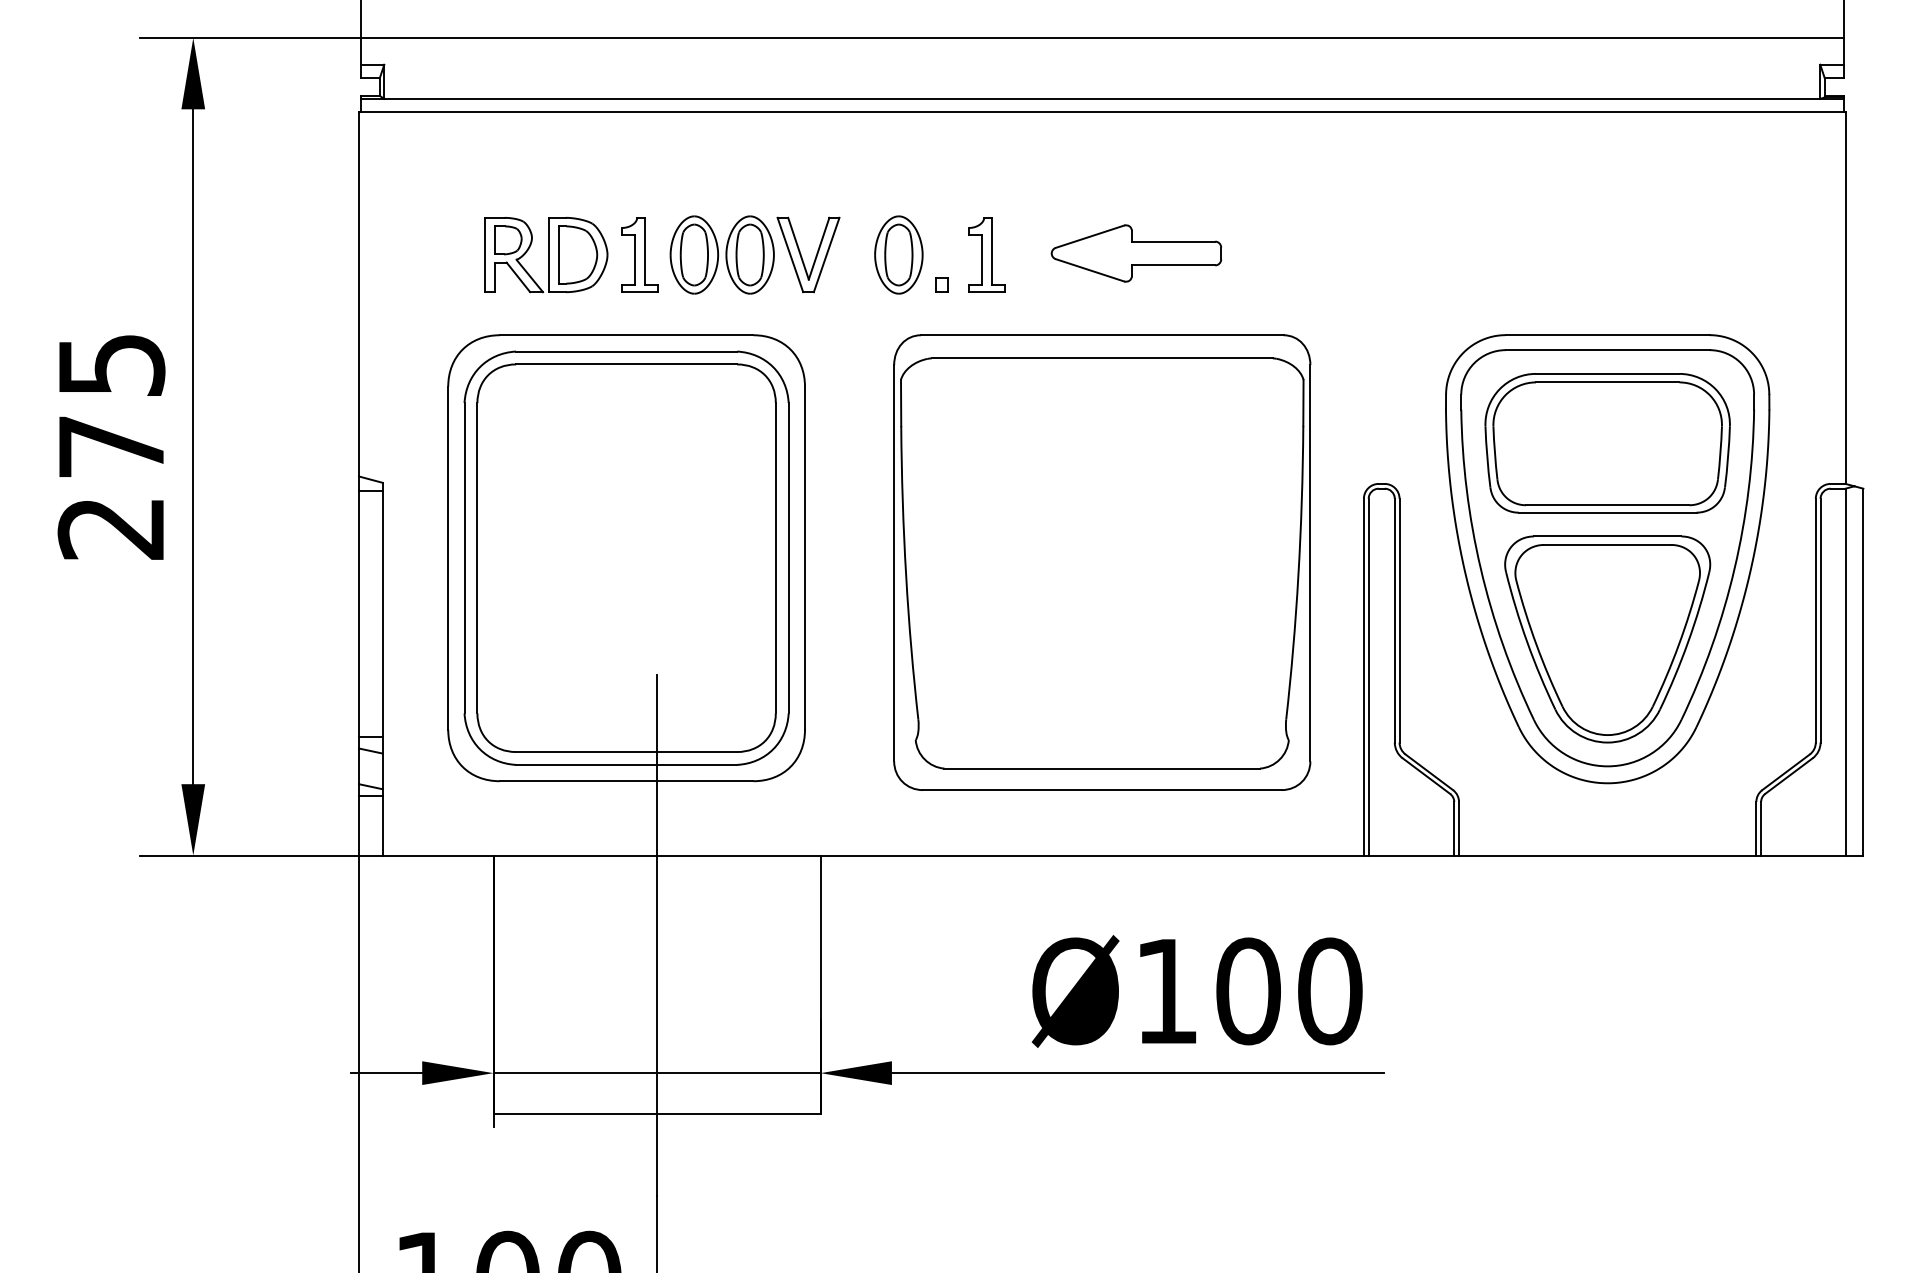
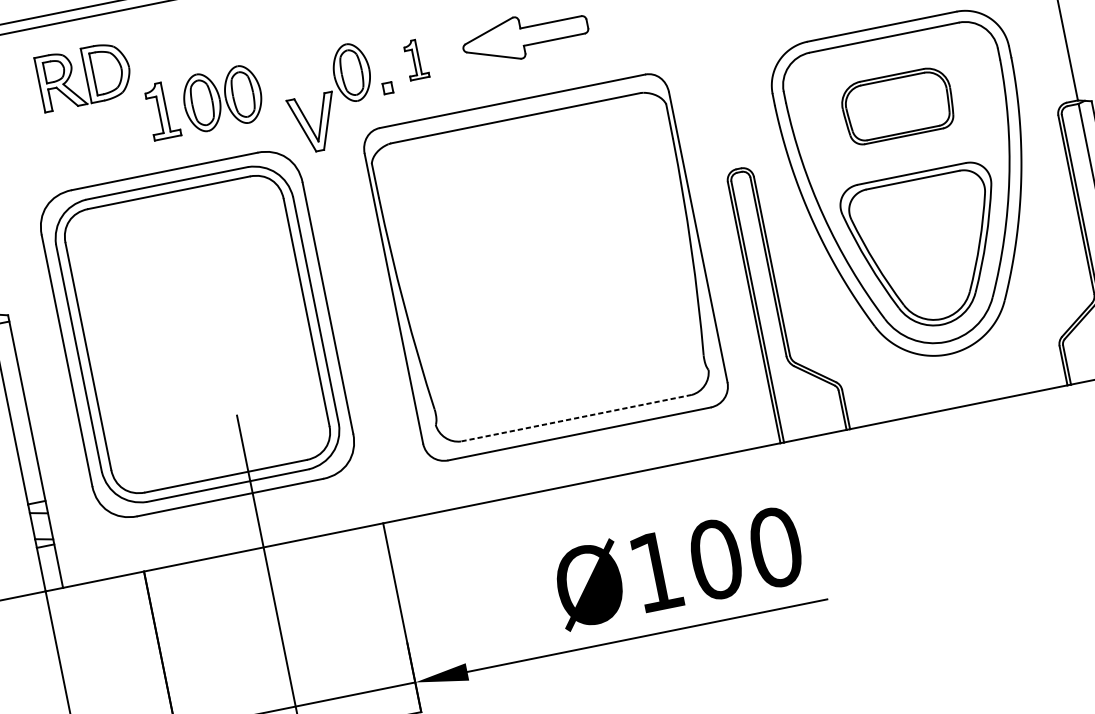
part: (986, 254) -> (415, 59), size x0.7
part: (546, 255) -> (84, 76), moved
part: (802, 256) -> (310, 125), moved
part: (1607, 443) -> (897, 105), size x0.6
line: (1102, 768) -> (576, 418), solid -> dashed

